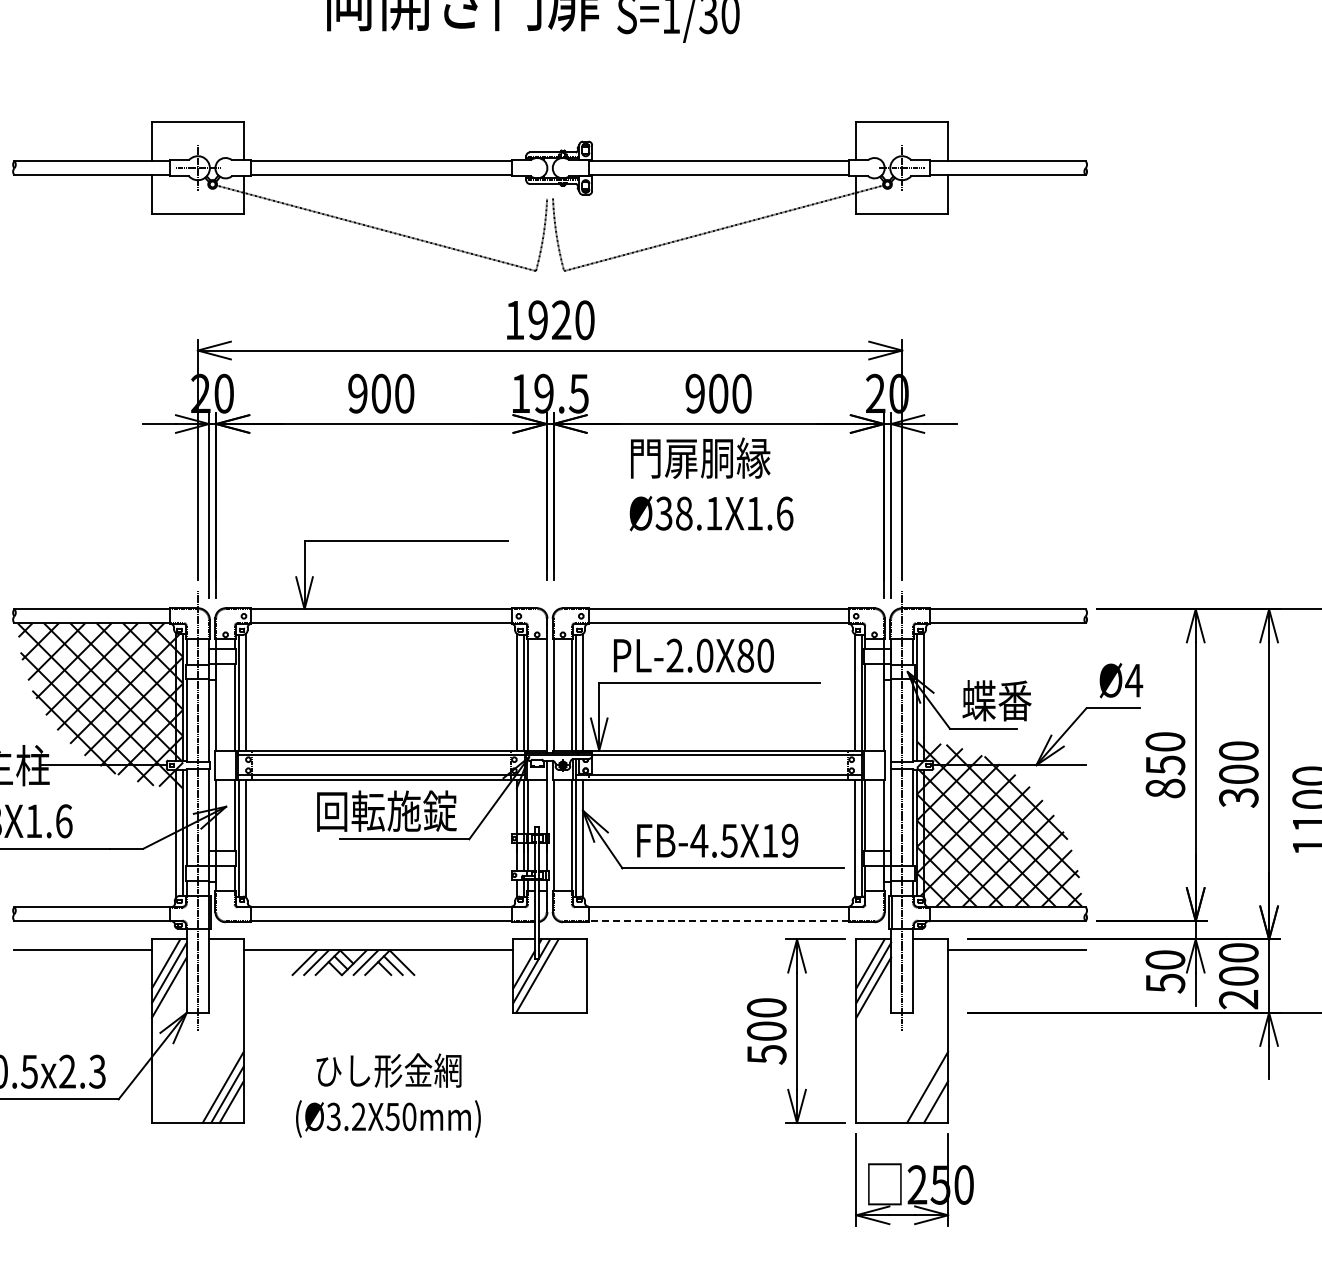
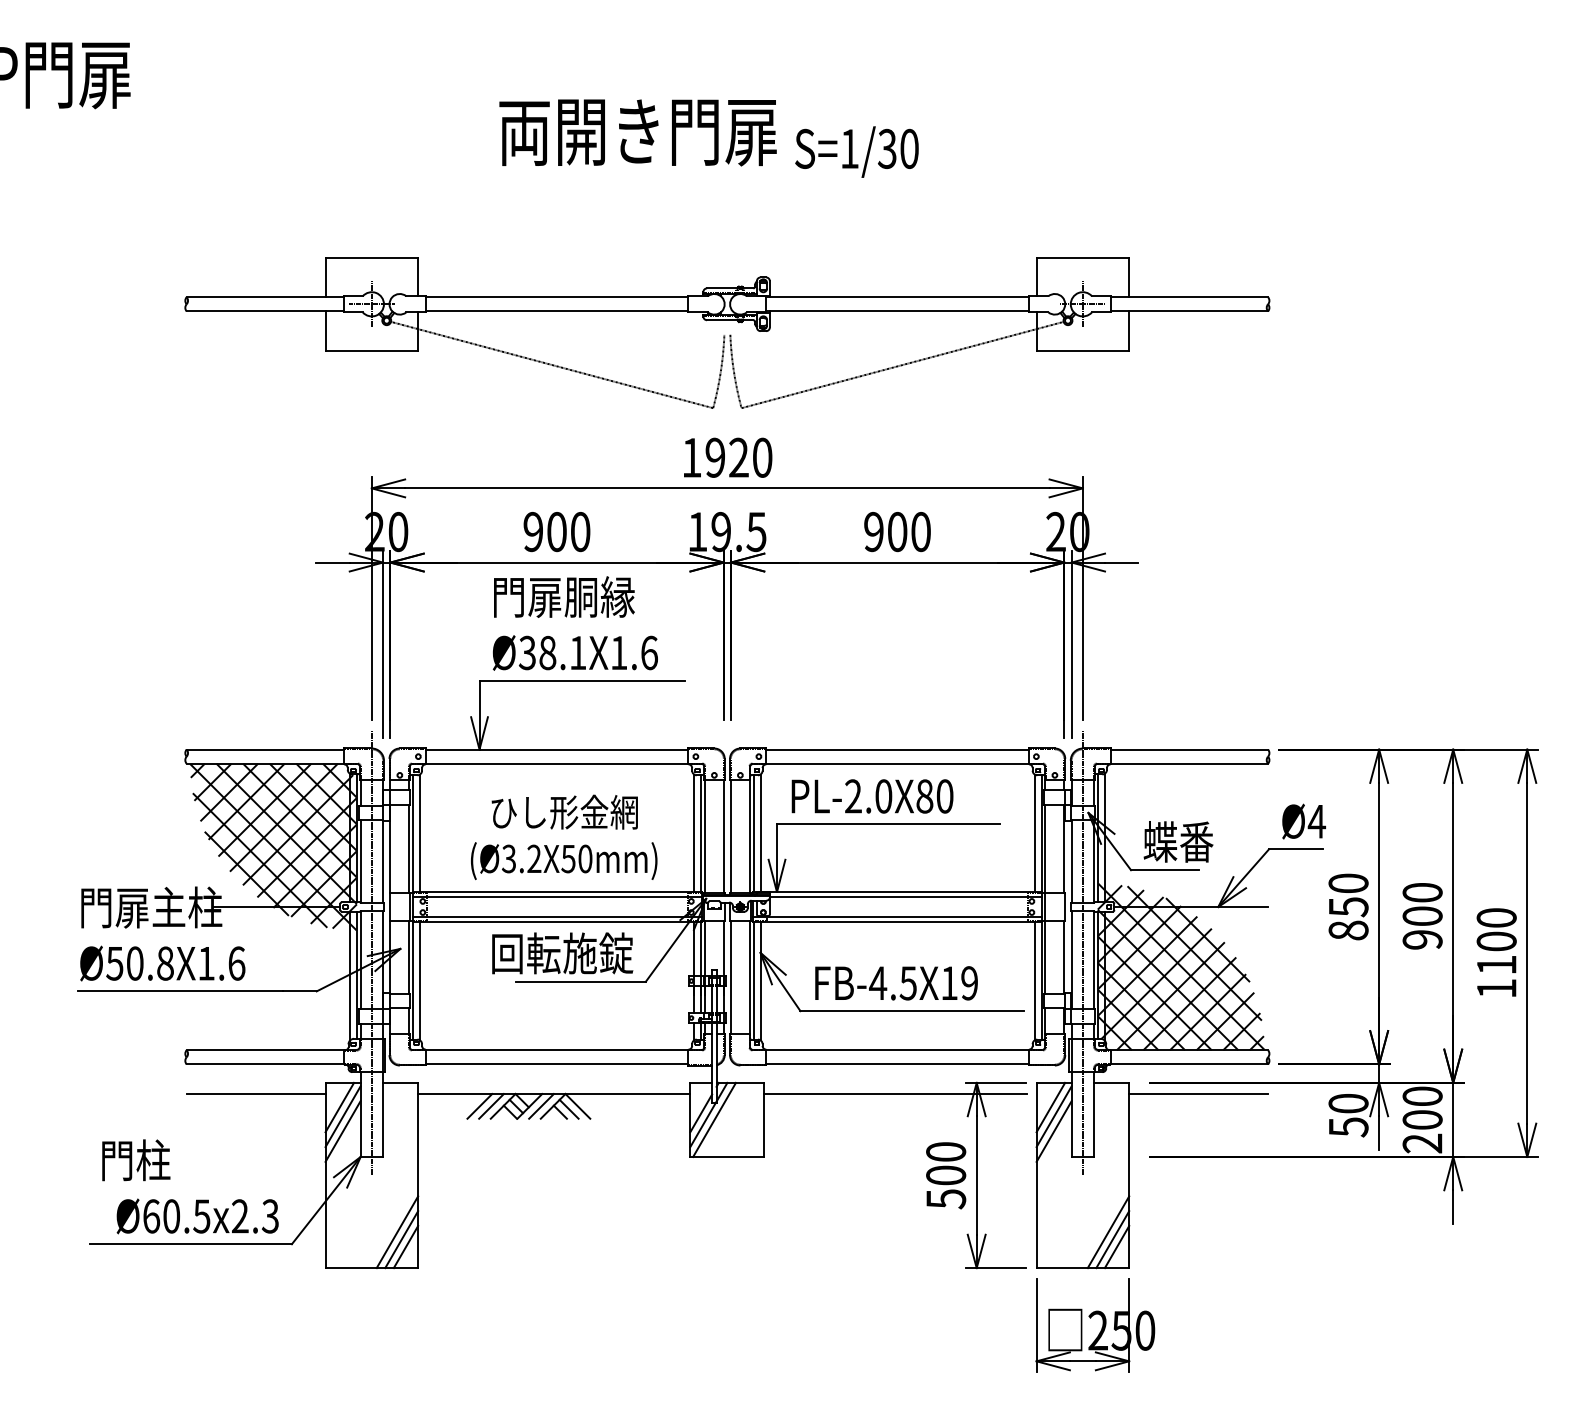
text: (710, 484) -> (574, 623), moved
text: (1238, 798) -> (1422, 940), 300 -> 900
line: (718, 921) -> (897, 1064), dashed -> solid
line: (716, 950) -> (895, 1094), added
line: (931, 1094) -> (1112, 1239), added
text: (388, 1095) -> (564, 837), moved

